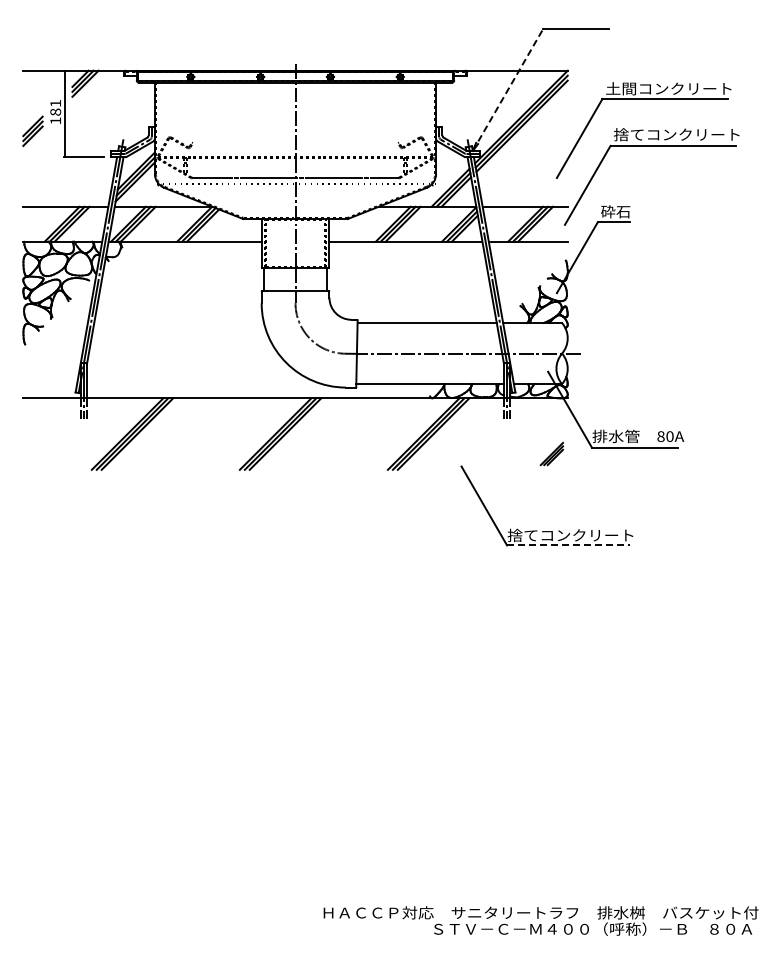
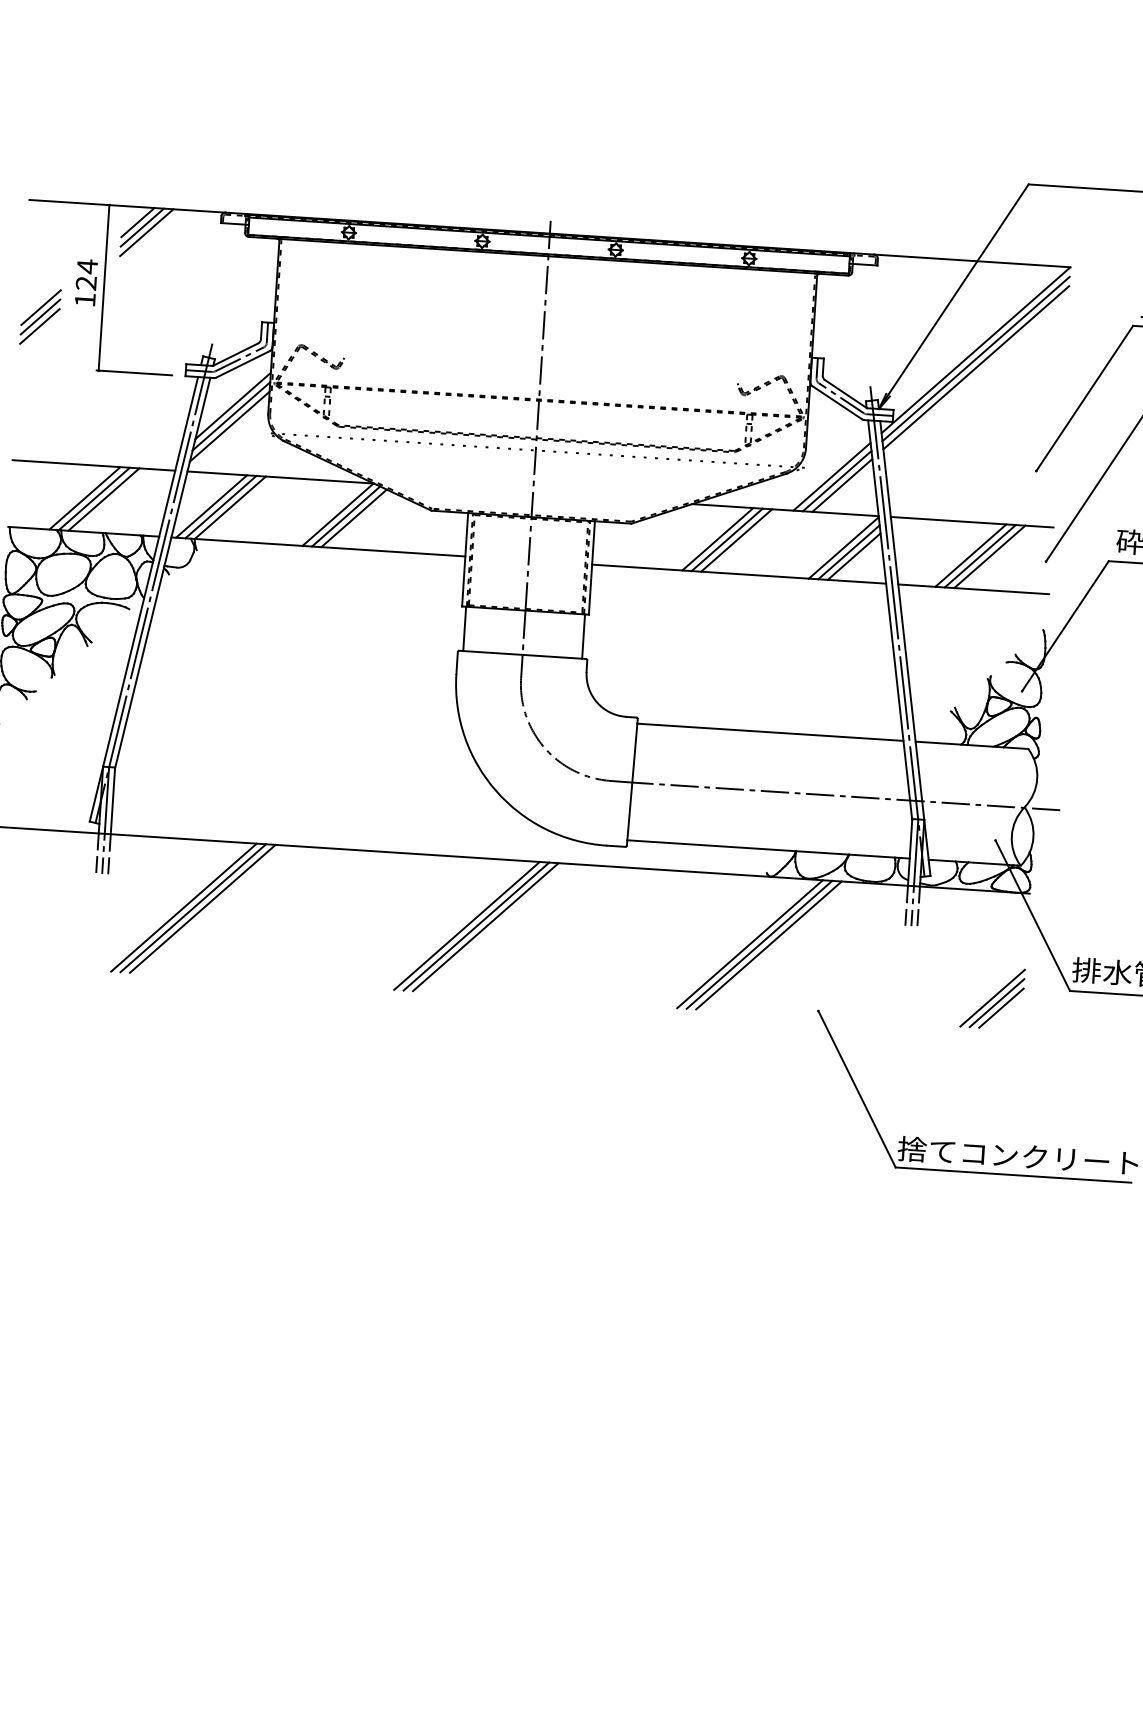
line: (508, 89) -> (954, 295), dashed -> solid
text: (55, 107) -> (86, 274), 181 -> 124
part: (551, 453) -> (991, 997), size x1.43
line: (568, 545) -> (1013, 1175), dashed -> solid

